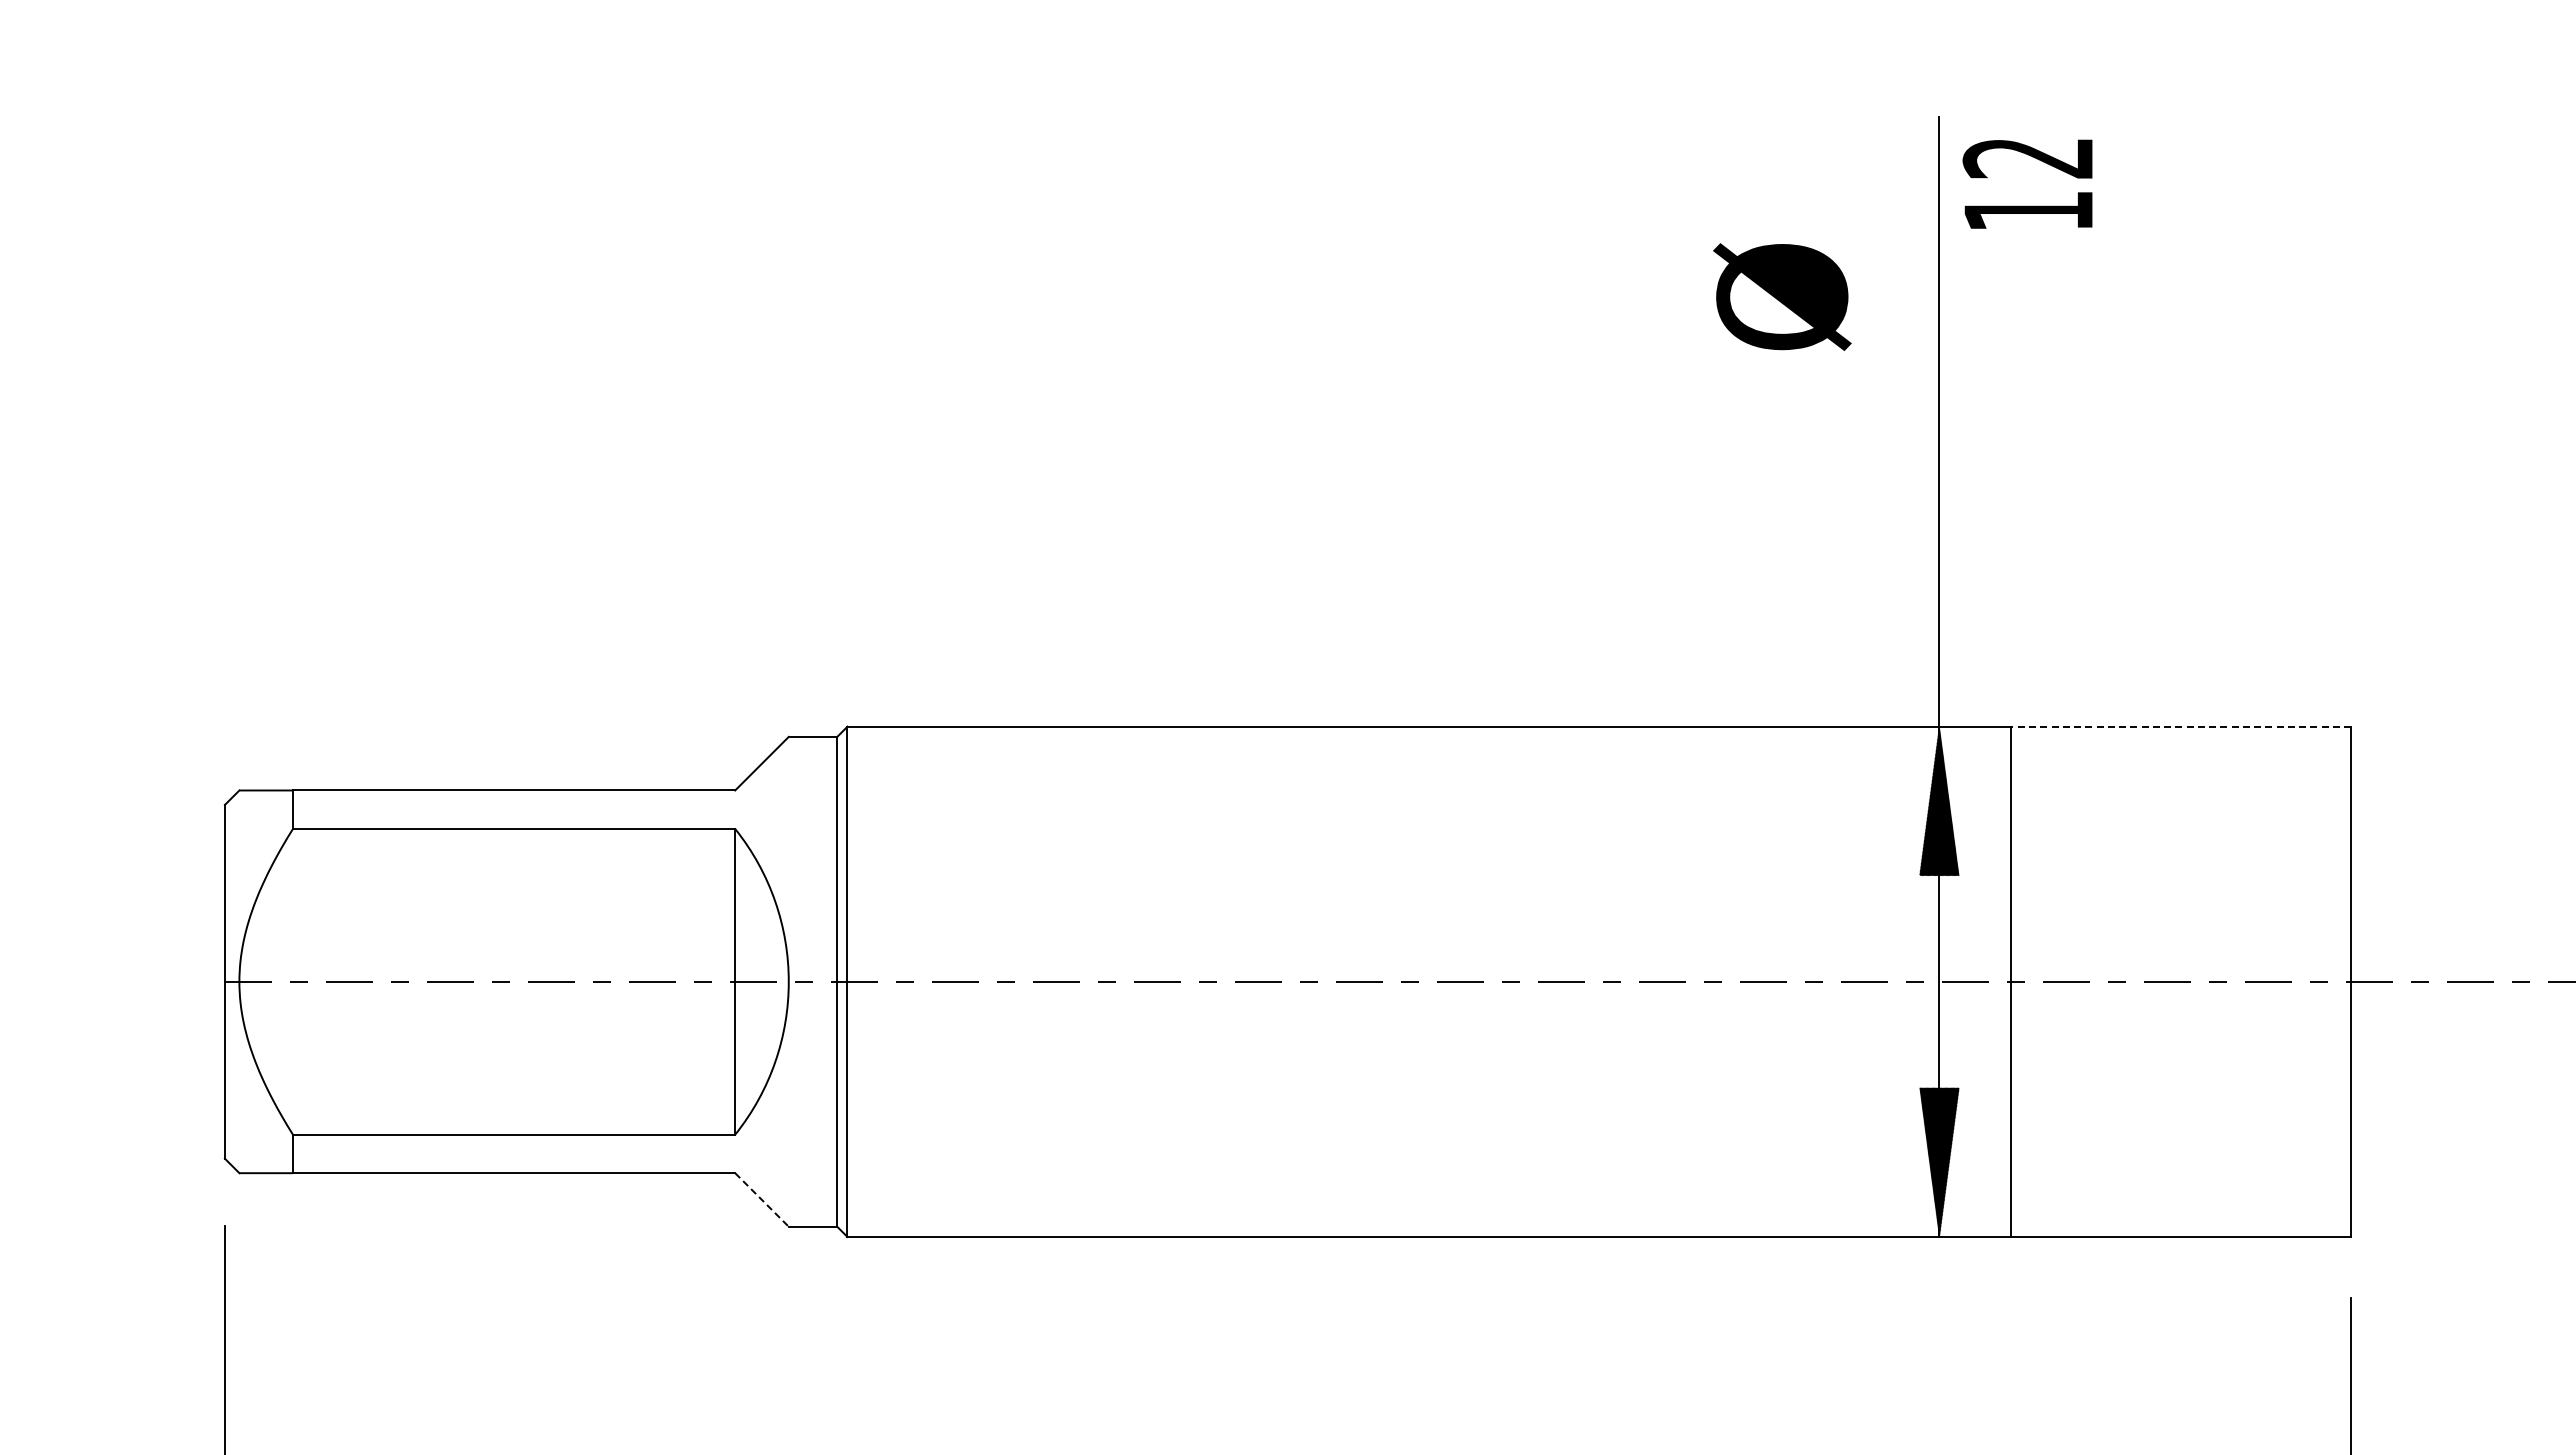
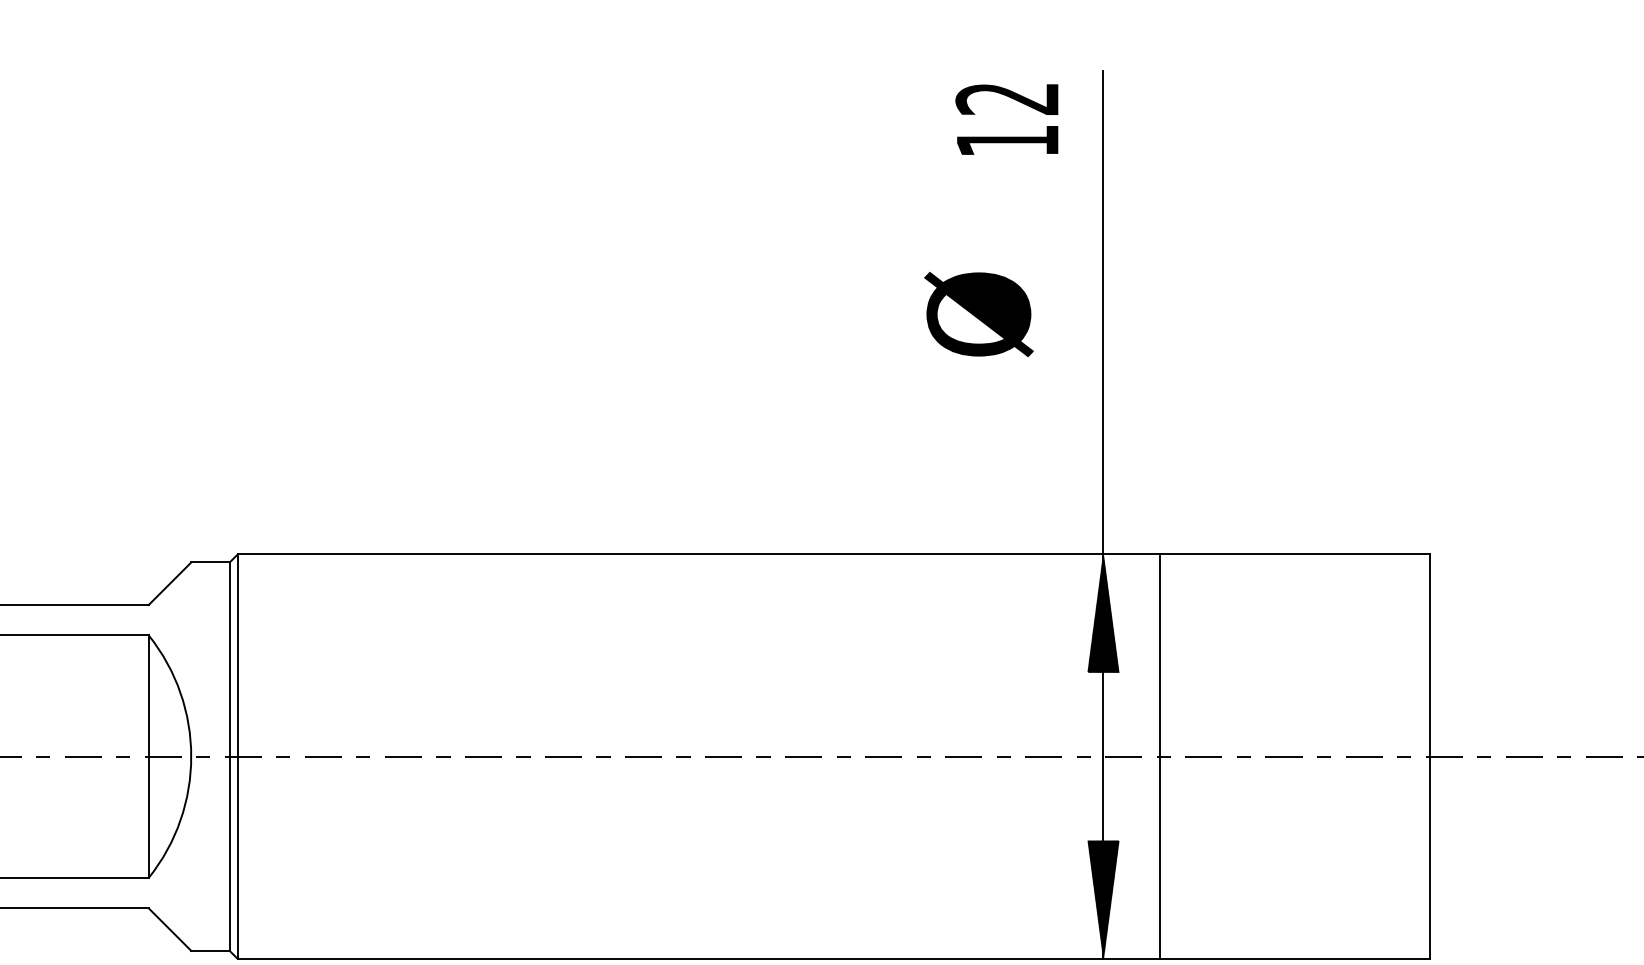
text: (2027, 183) -> (1006, 119), moved
text: (1782, 296) -> (979, 314), moved
line: (2180, 726) -> (1294, 554), dashed -> solid
line: (762, 1199) -> (170, 929), dashed -> solid

